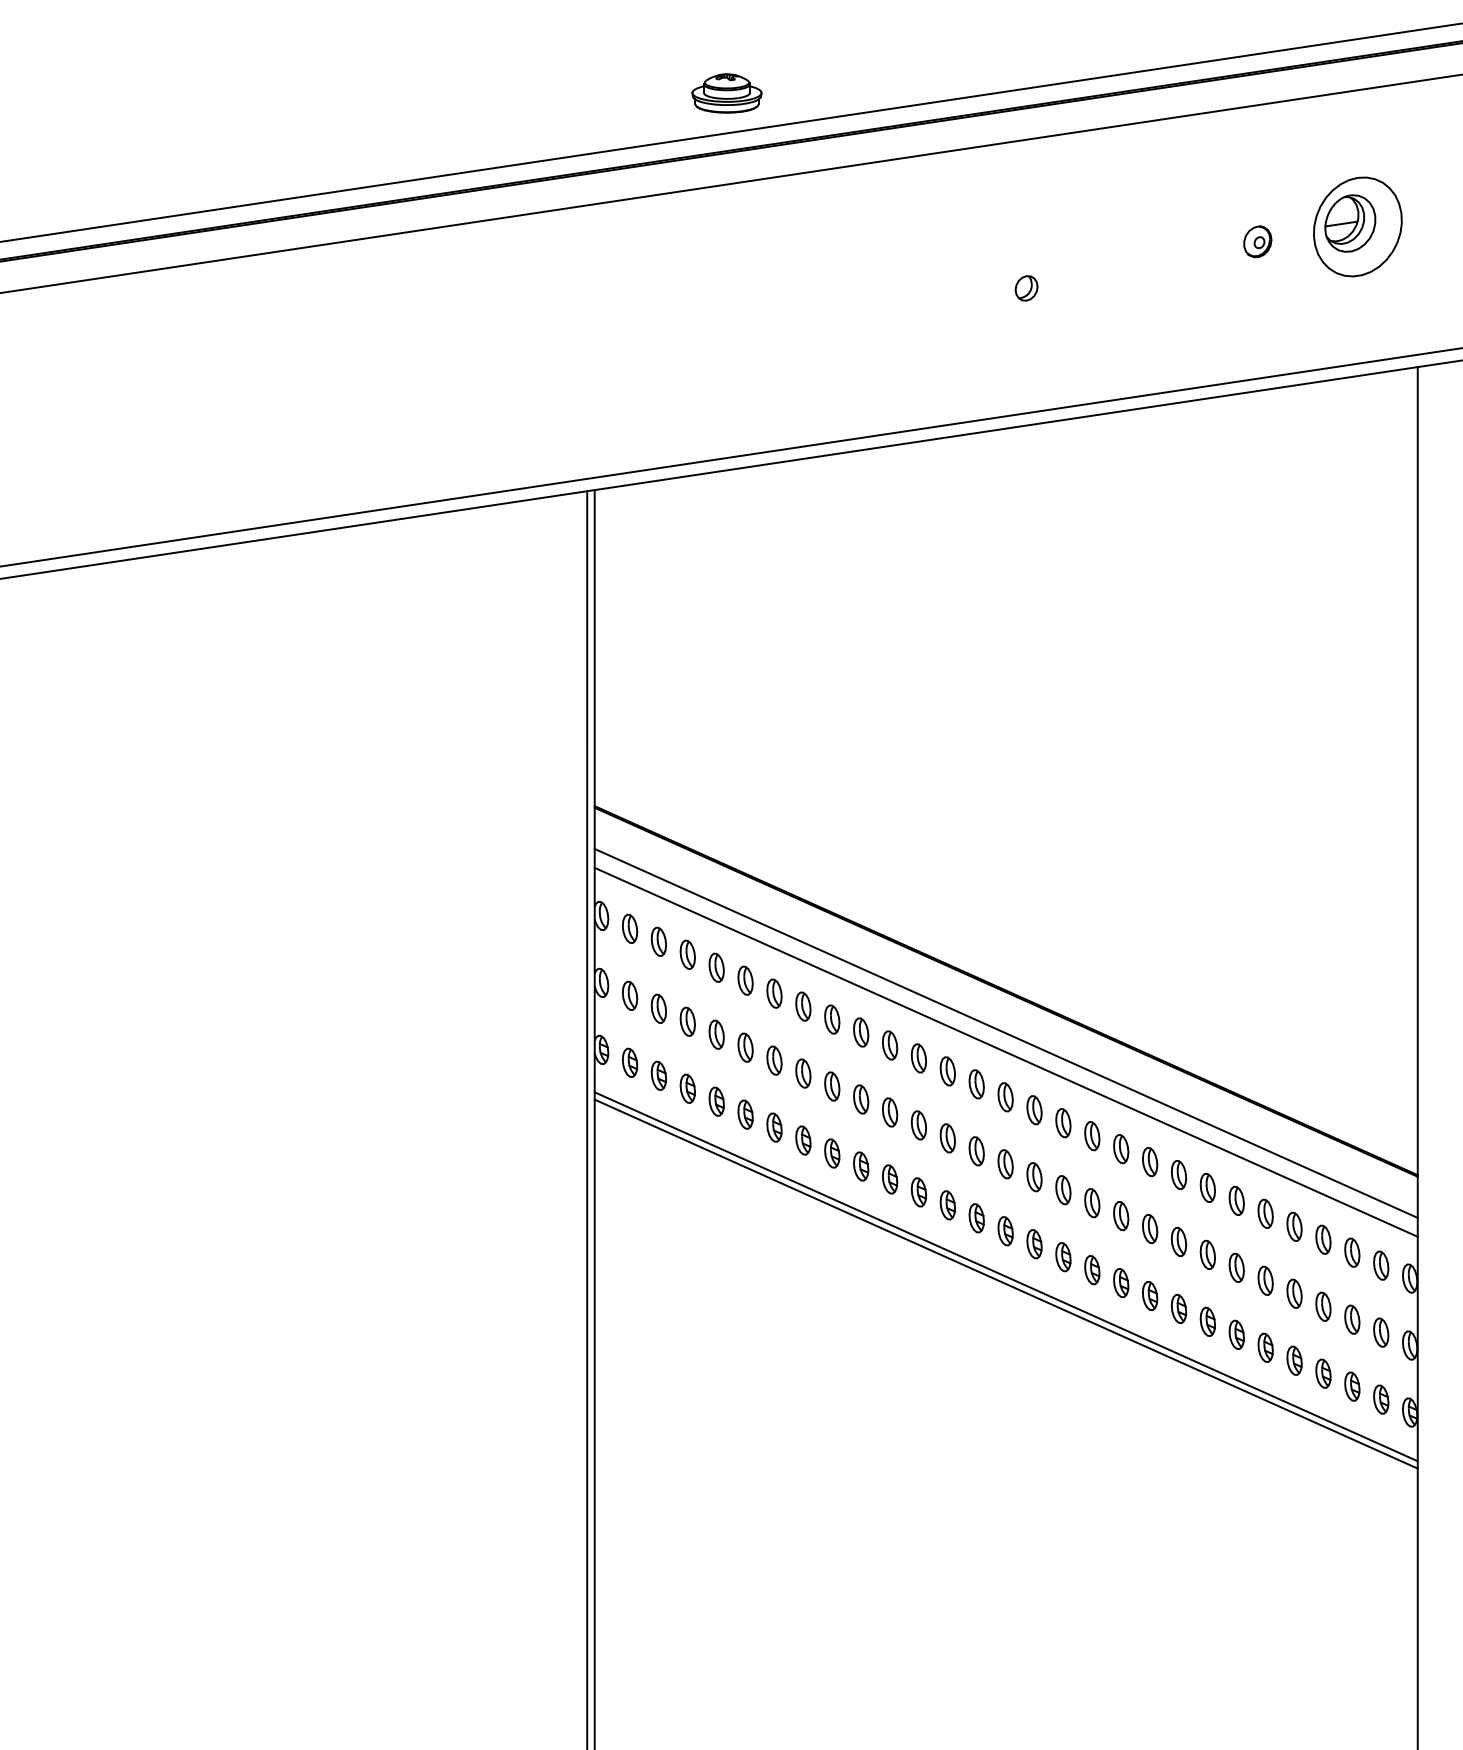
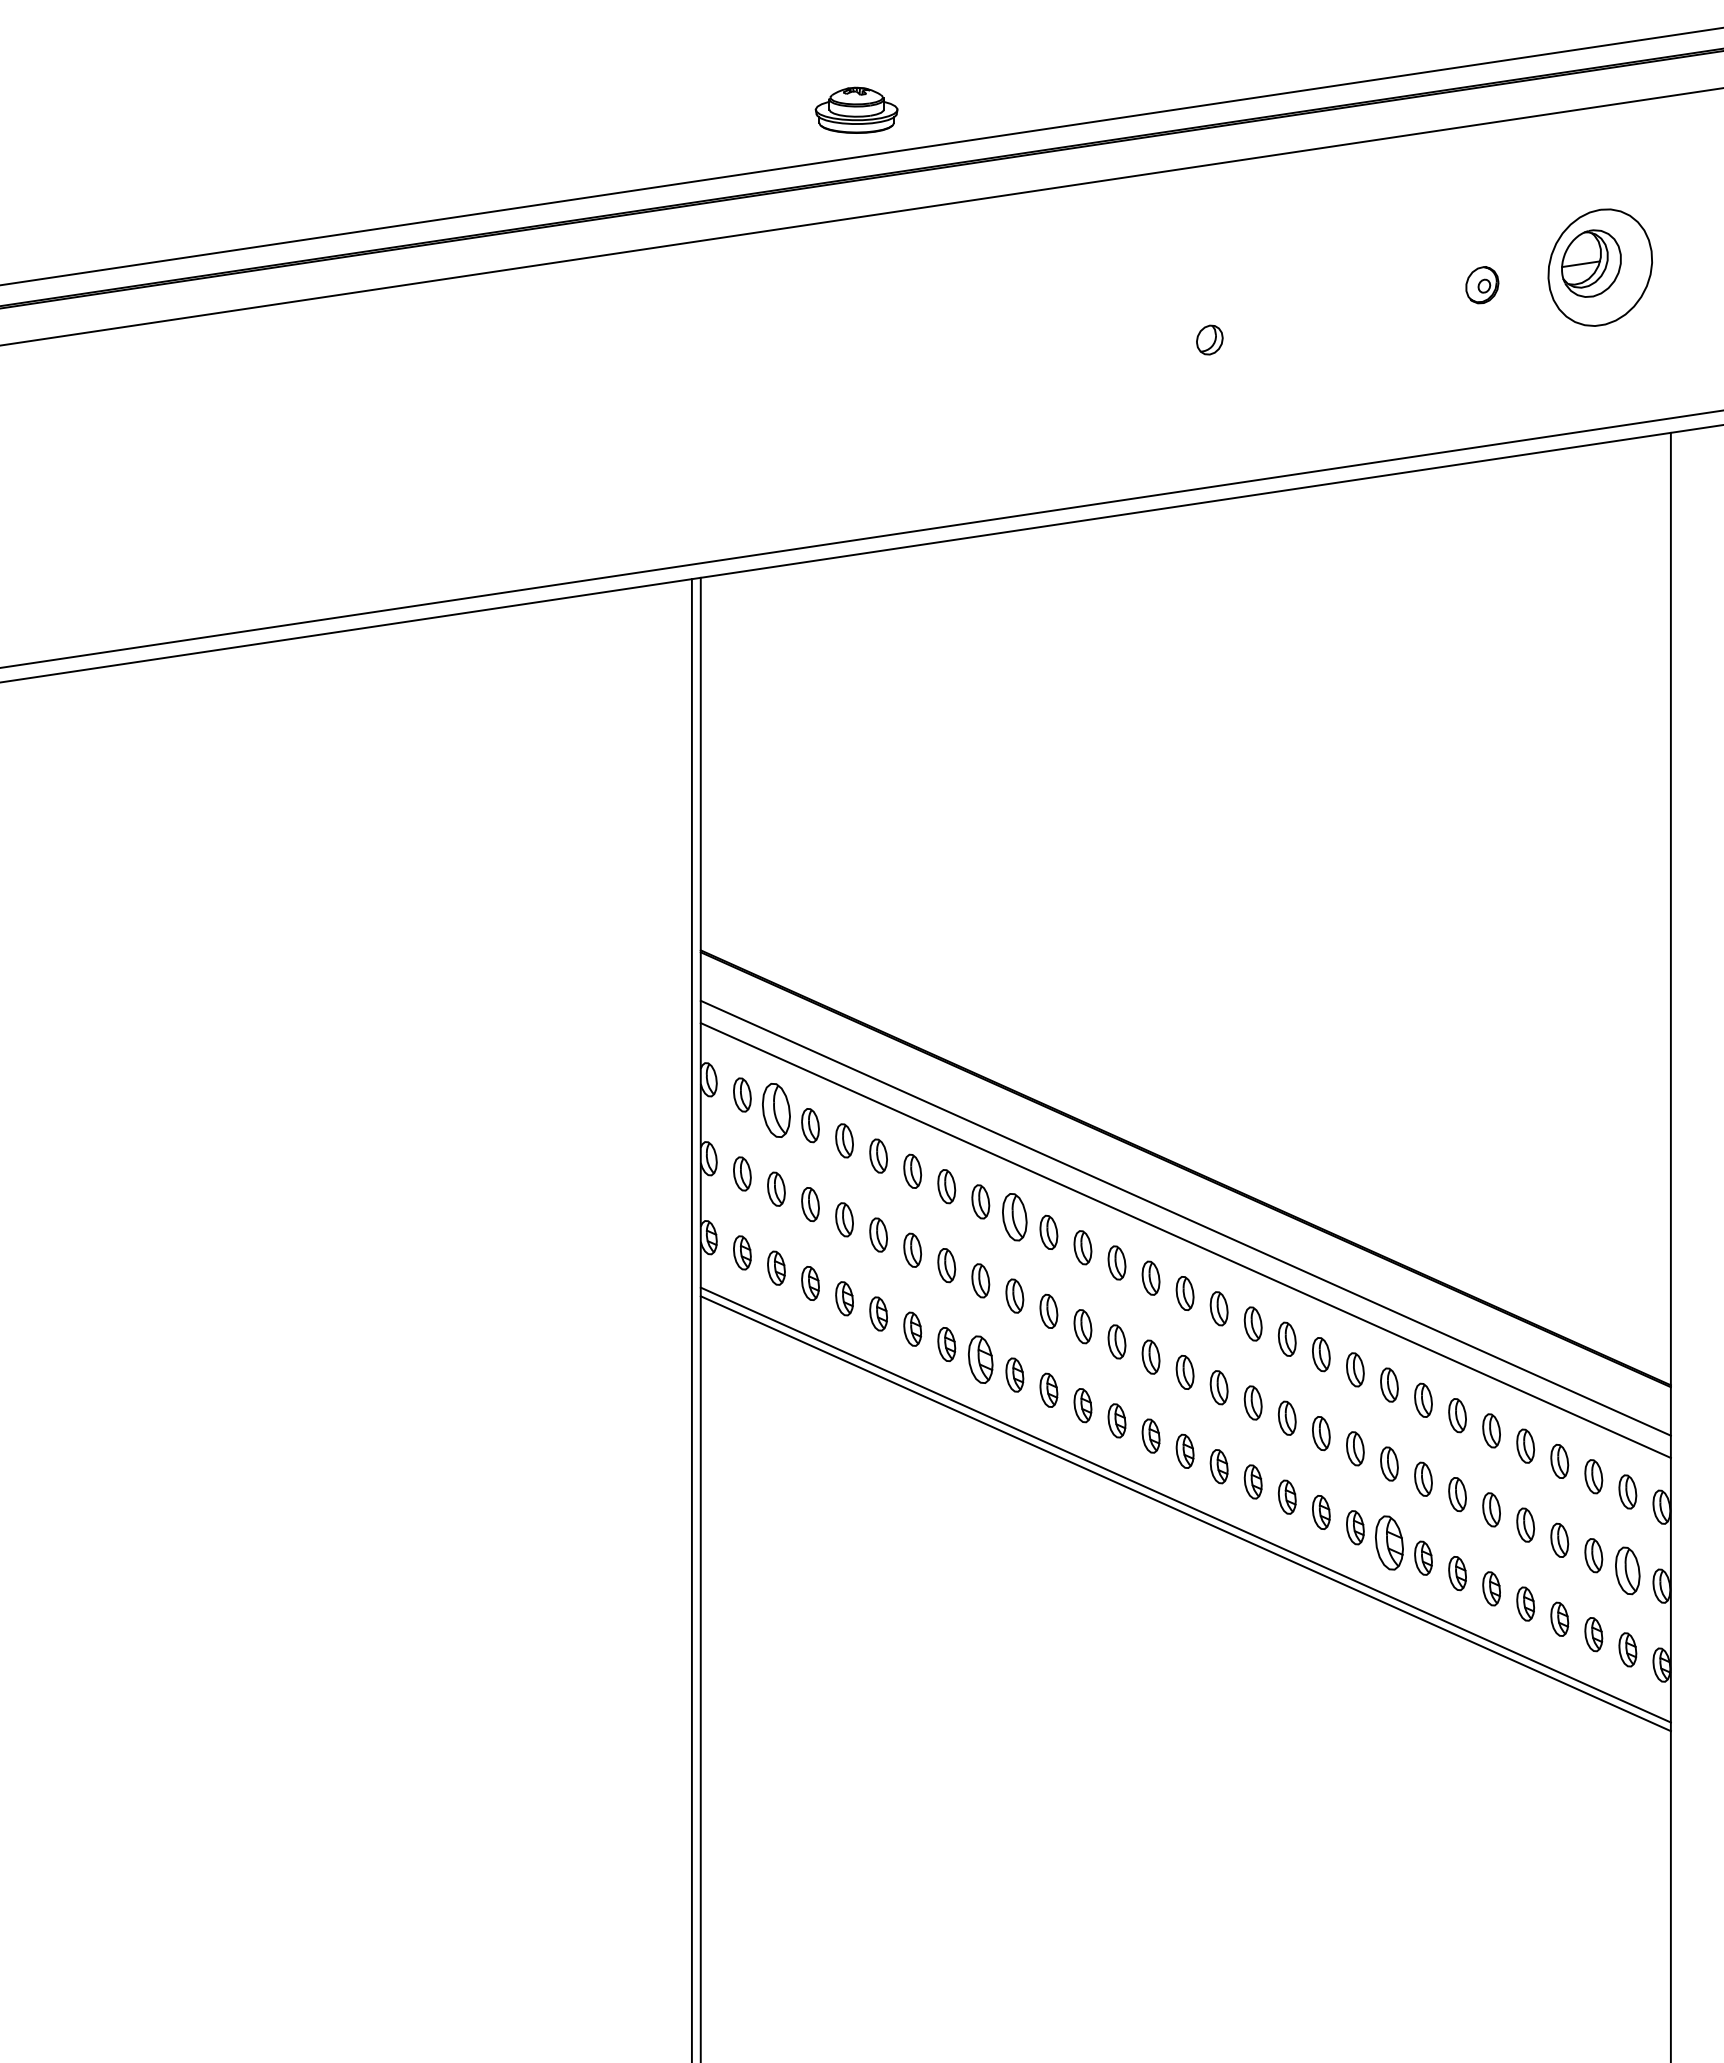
part: (658, 941) -> (776, 1109), size x1.6
part: (860, 1031) -> (1014, 1216), size x1.4
part: (832, 1153) -> (980, 1359), size x1.4
part: (1179, 1308) -> (1389, 1542), size x1.6
part: (1380, 1332) -> (1627, 1570), size x1.4

